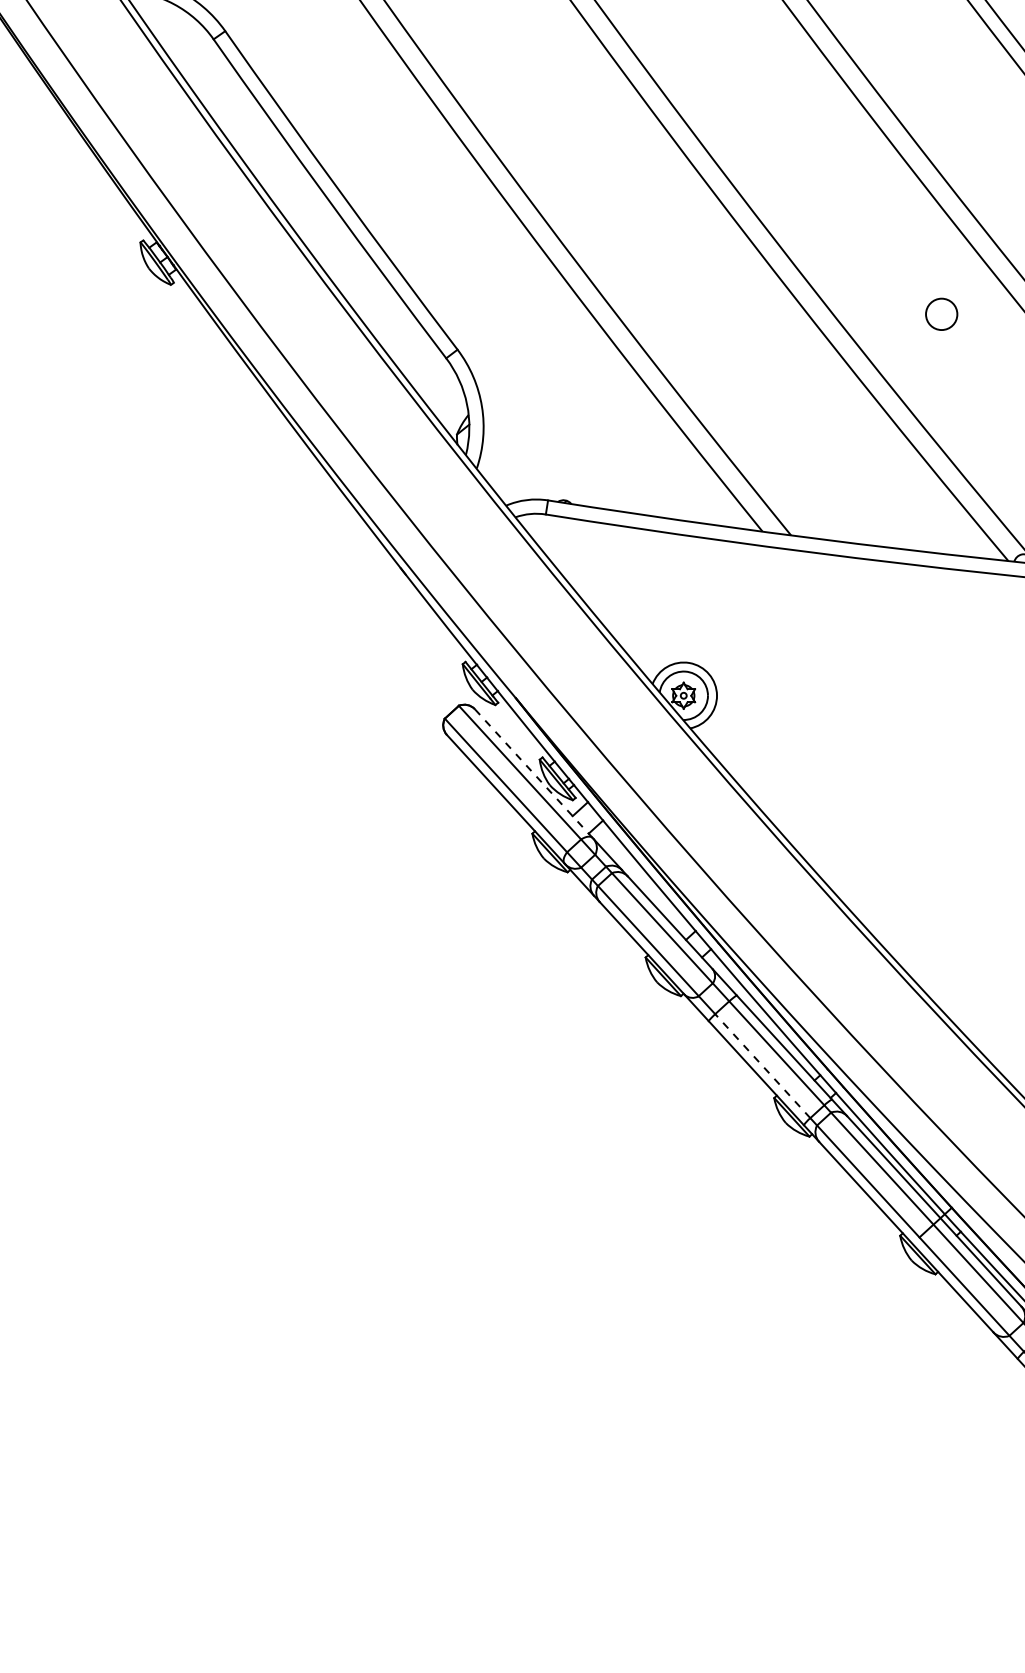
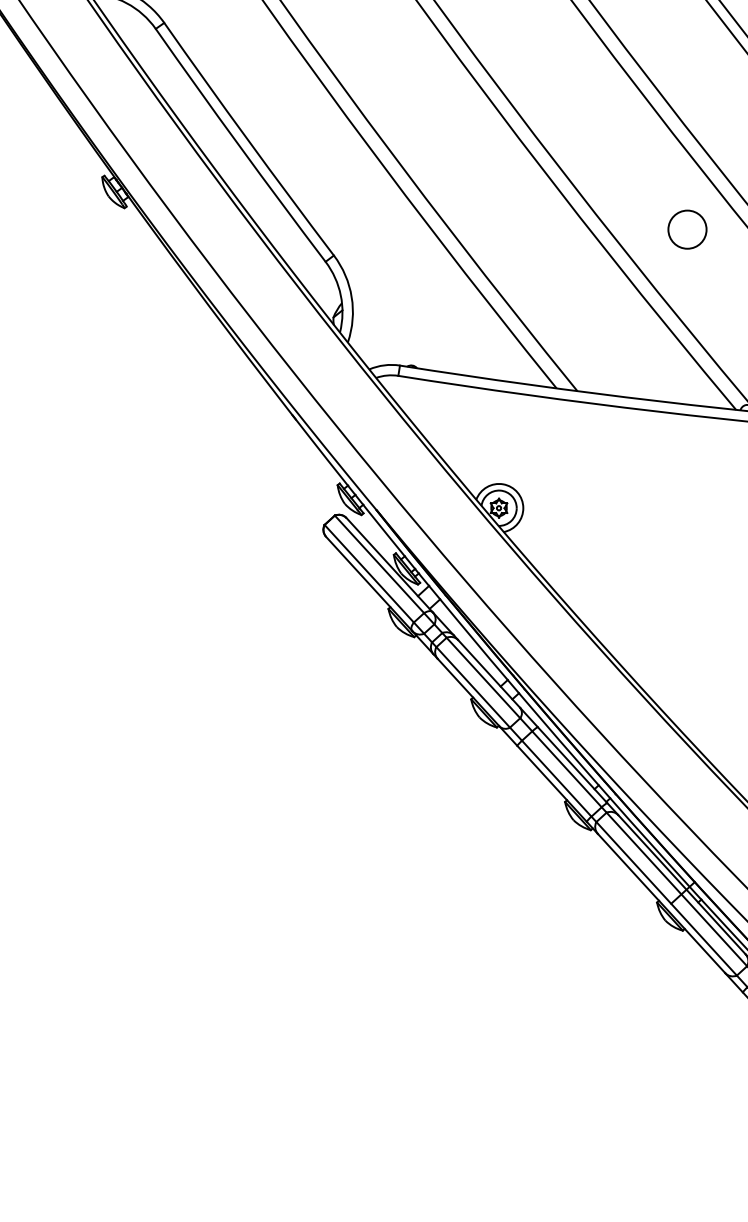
circle: (941, 314) -> (687, 229), size x1.67
line: (534, 774) -> (390, 565), dashed -> solid
line: (762, 1065) -> (556, 778), dashed -> solid

